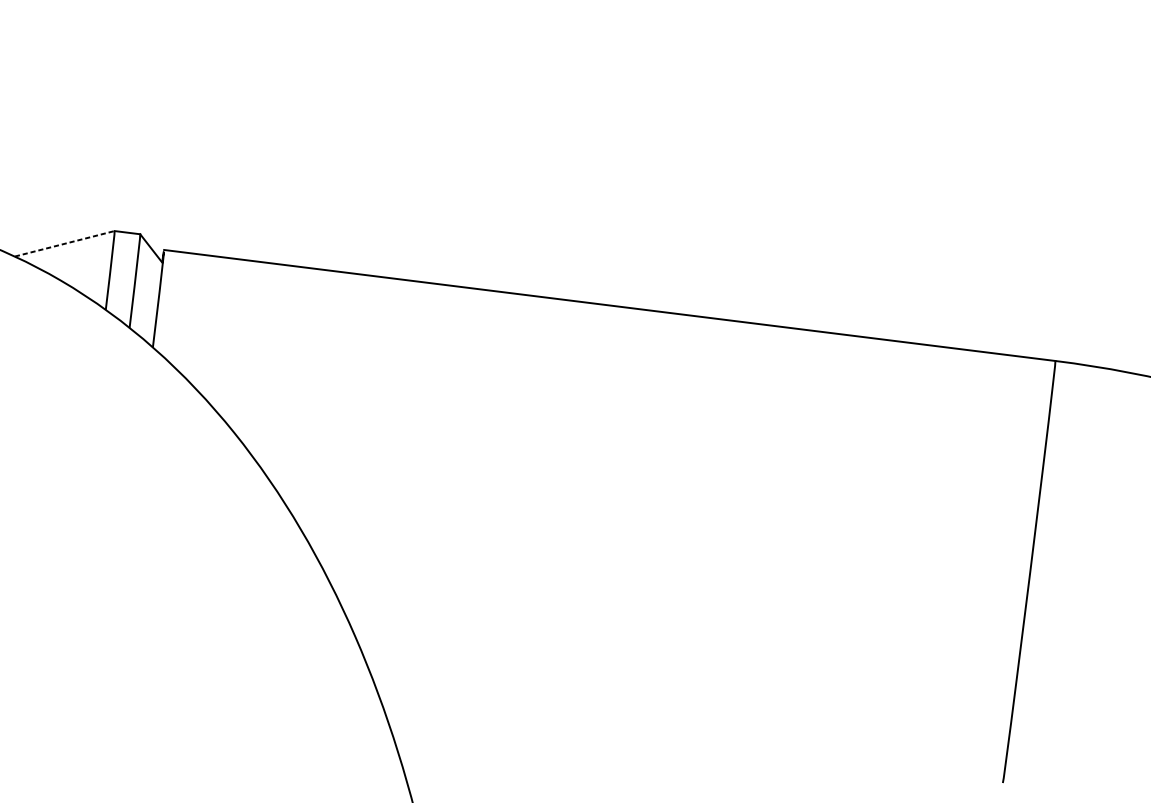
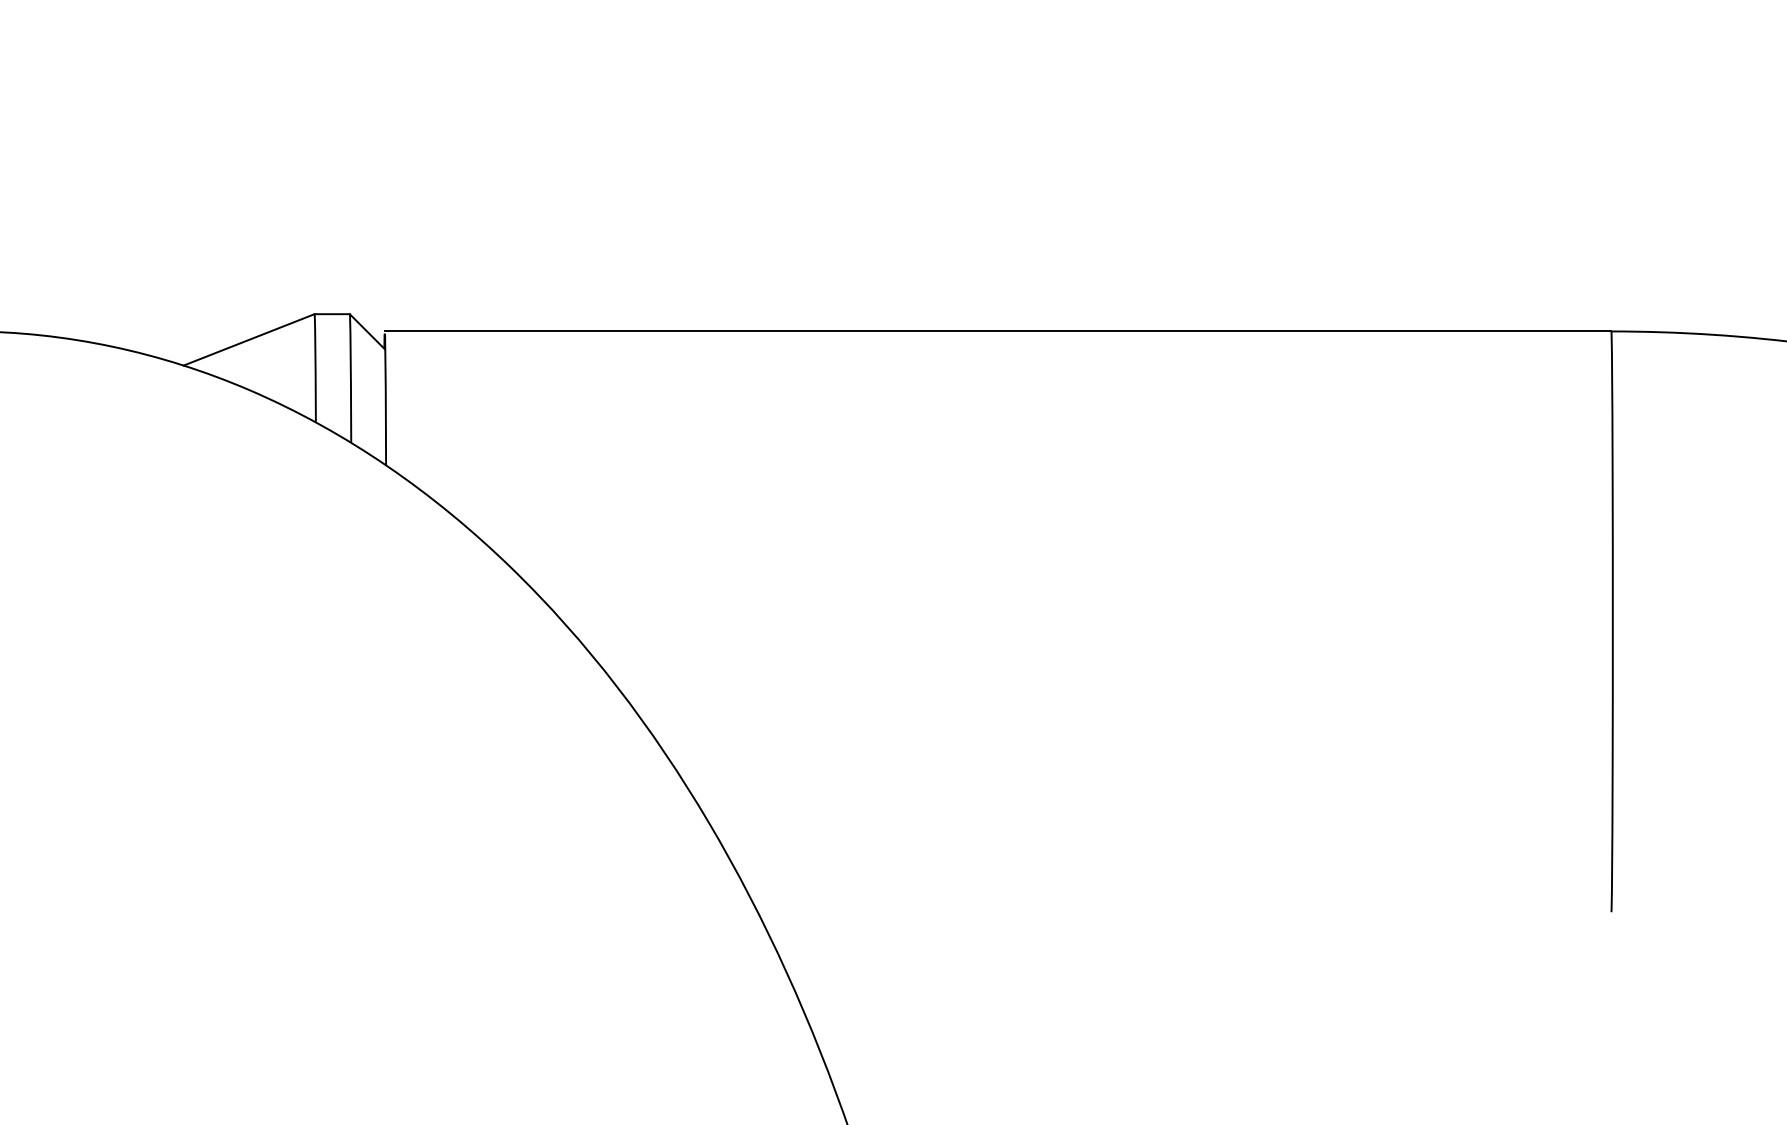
line: (65, 243) -> (249, 339), dashed -> solid

